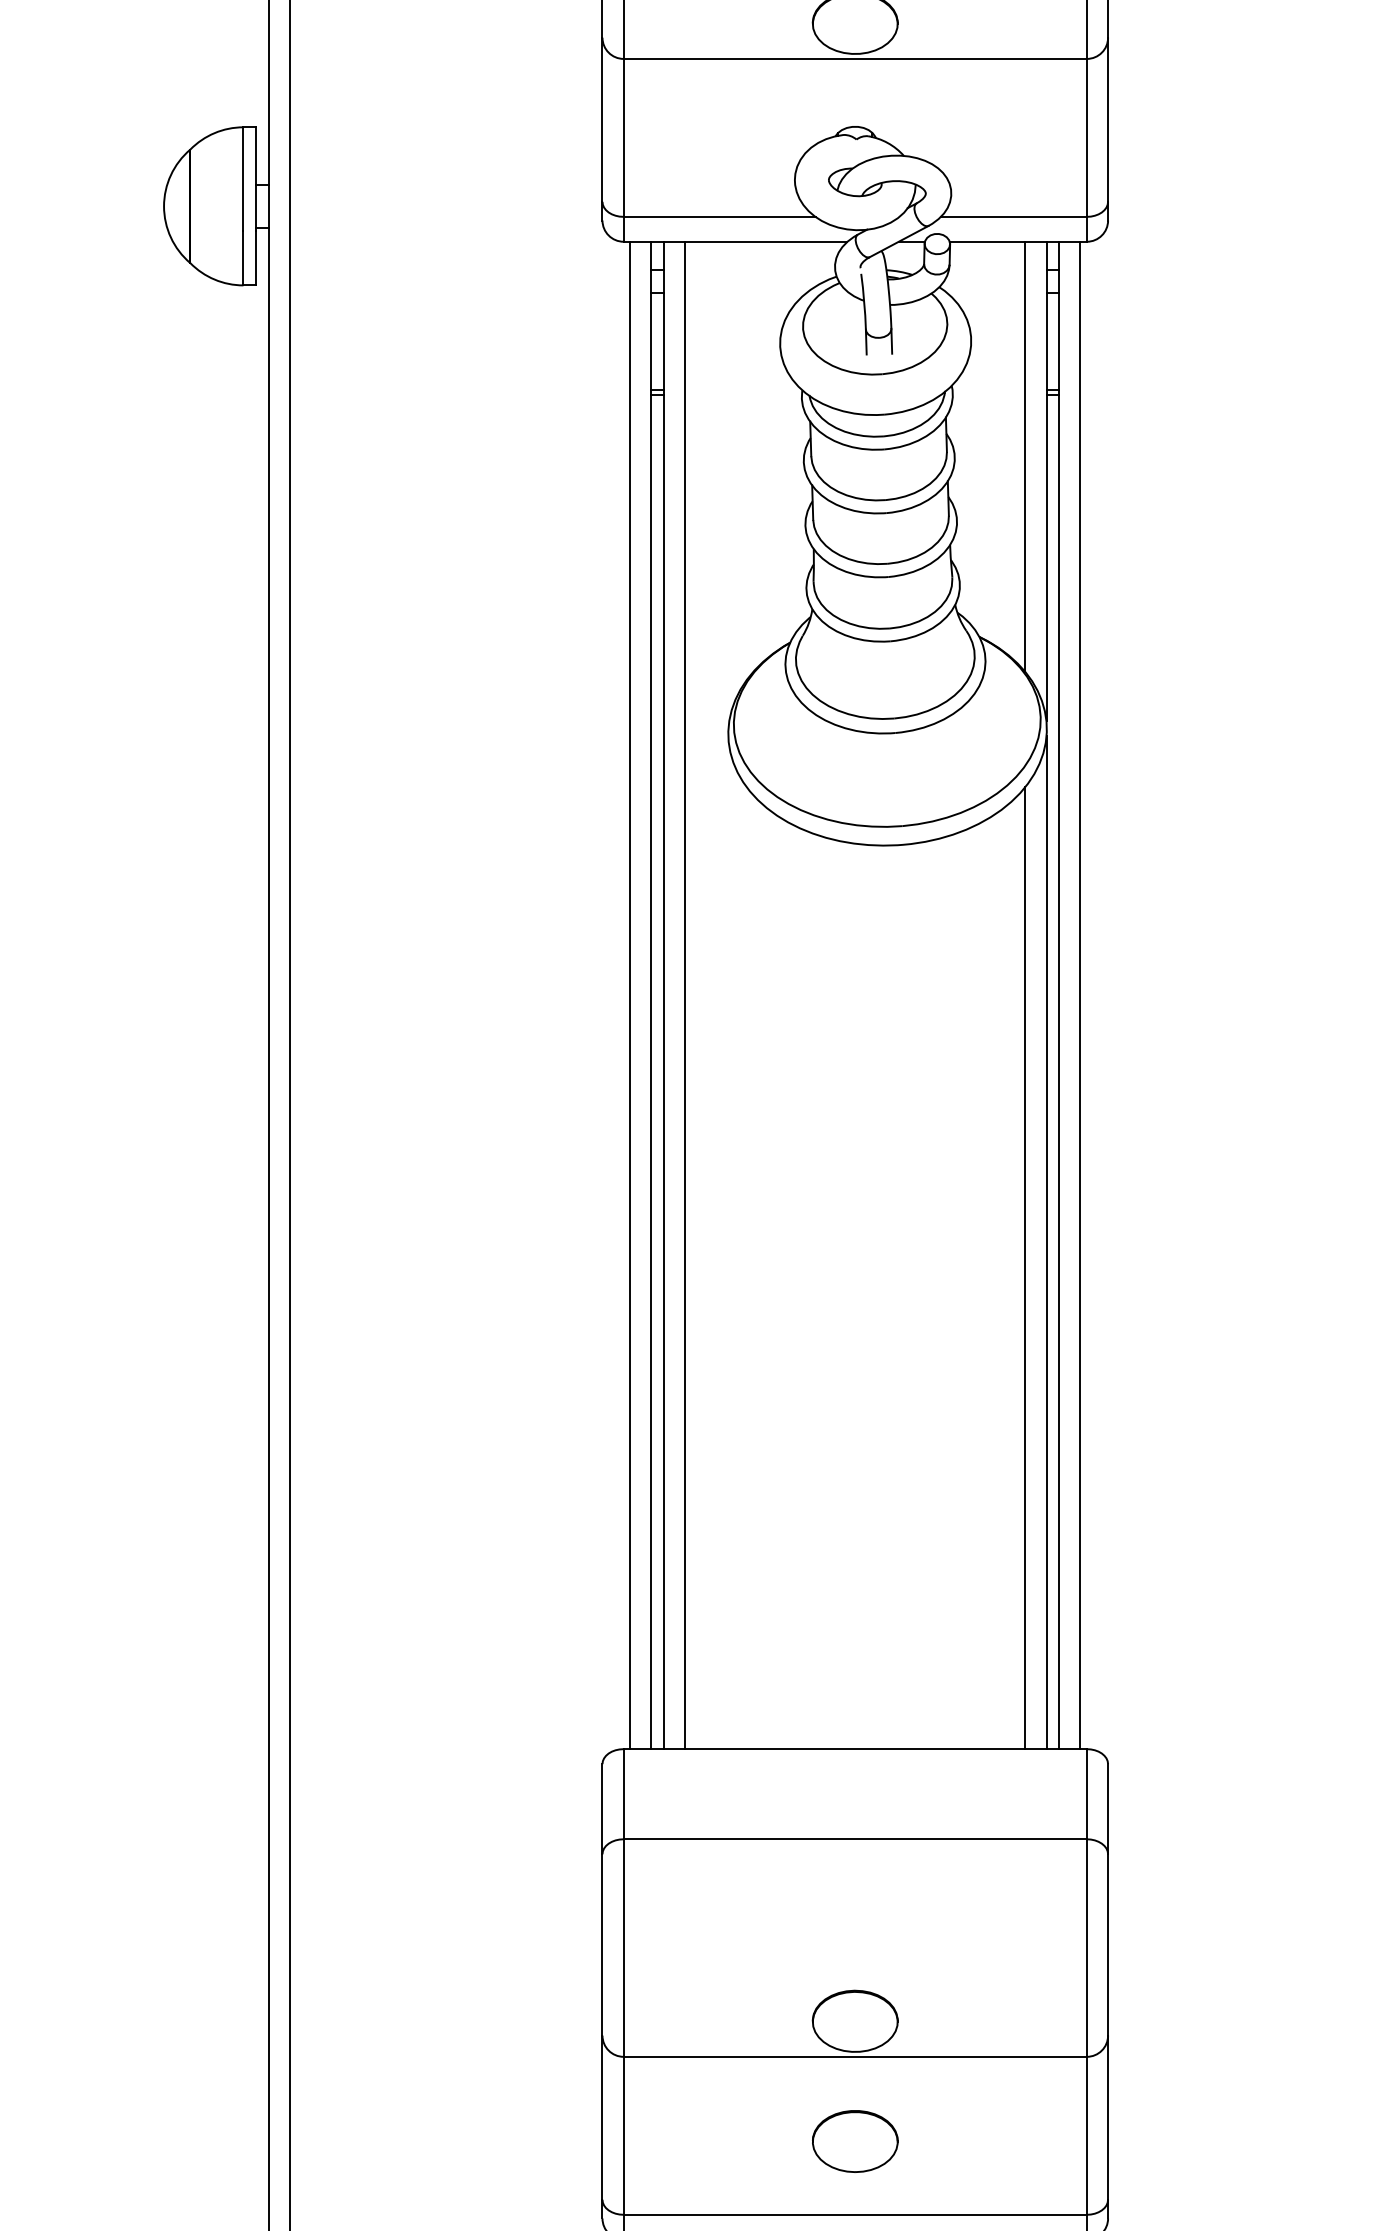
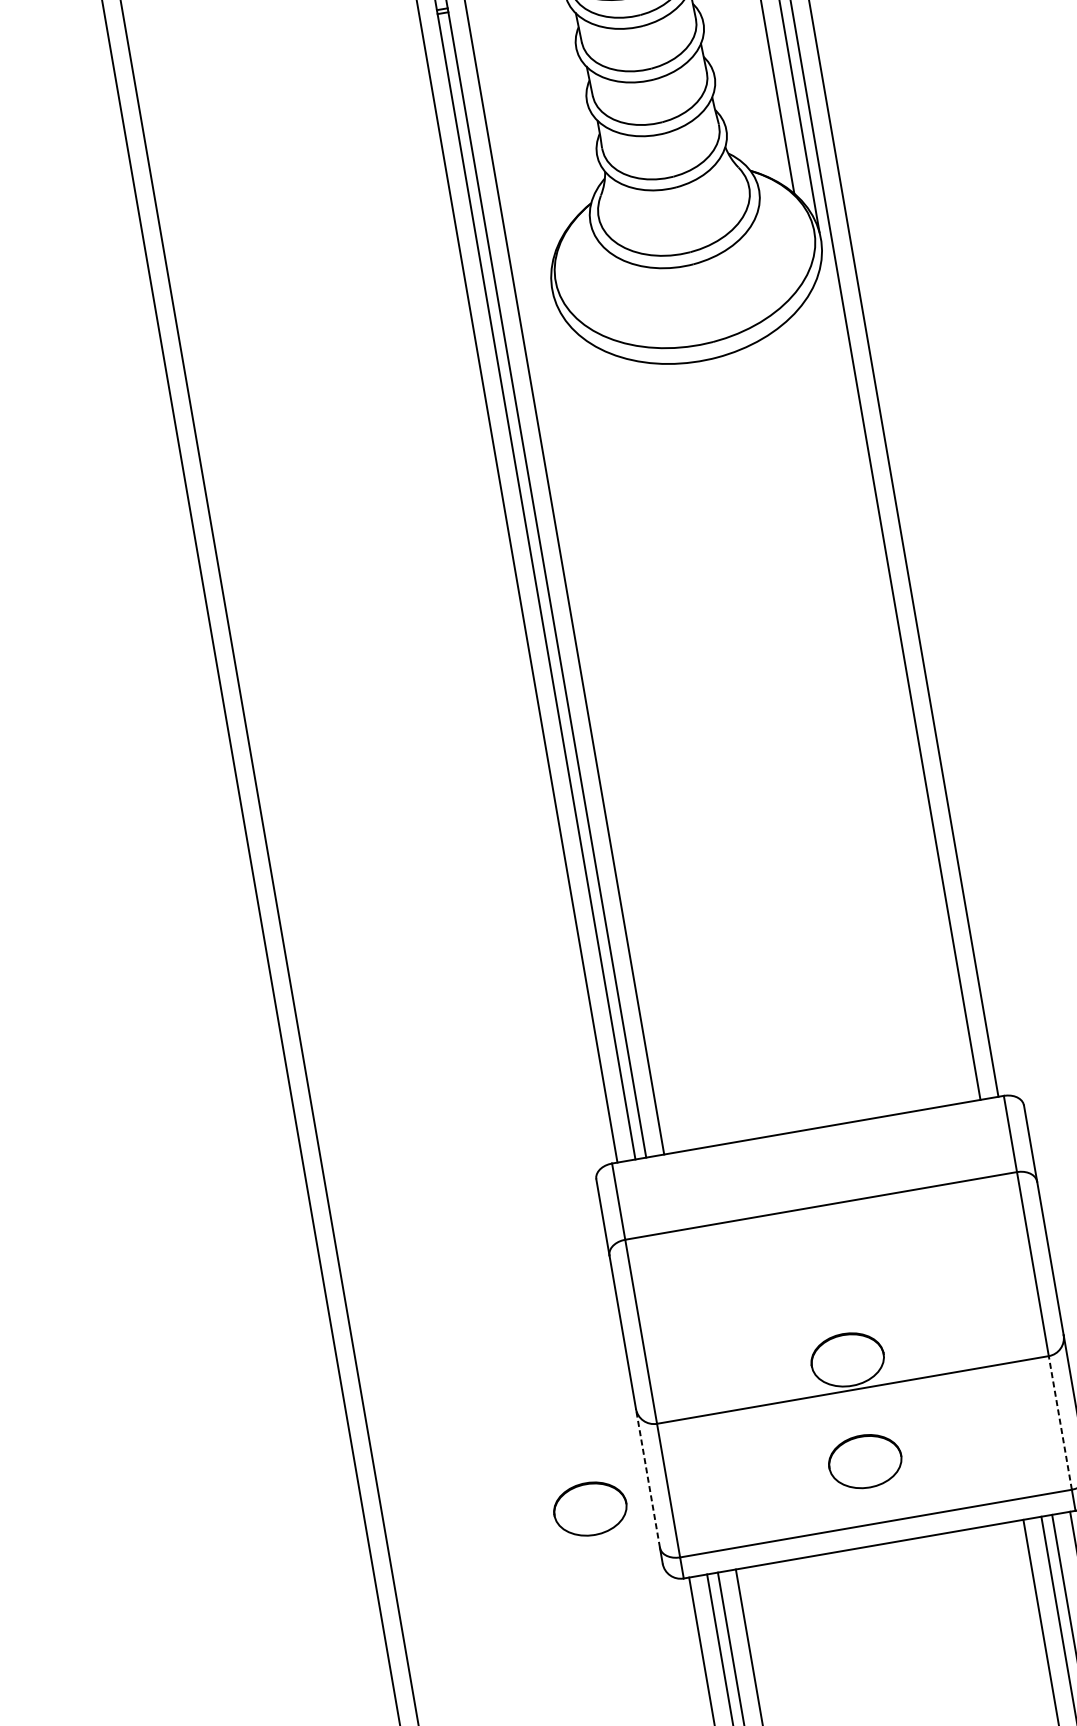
line: (1046, 1242) -> (895, 673), removed
line: (1025, 1268) -> (881, 698), removed
line: (602, 2117) -> (647, 1478), solid -> dashed
line: (1086, 2135) -> (1059, 1422), solid -> dashed
part: (530, 2141) -> (590, 1509), added

